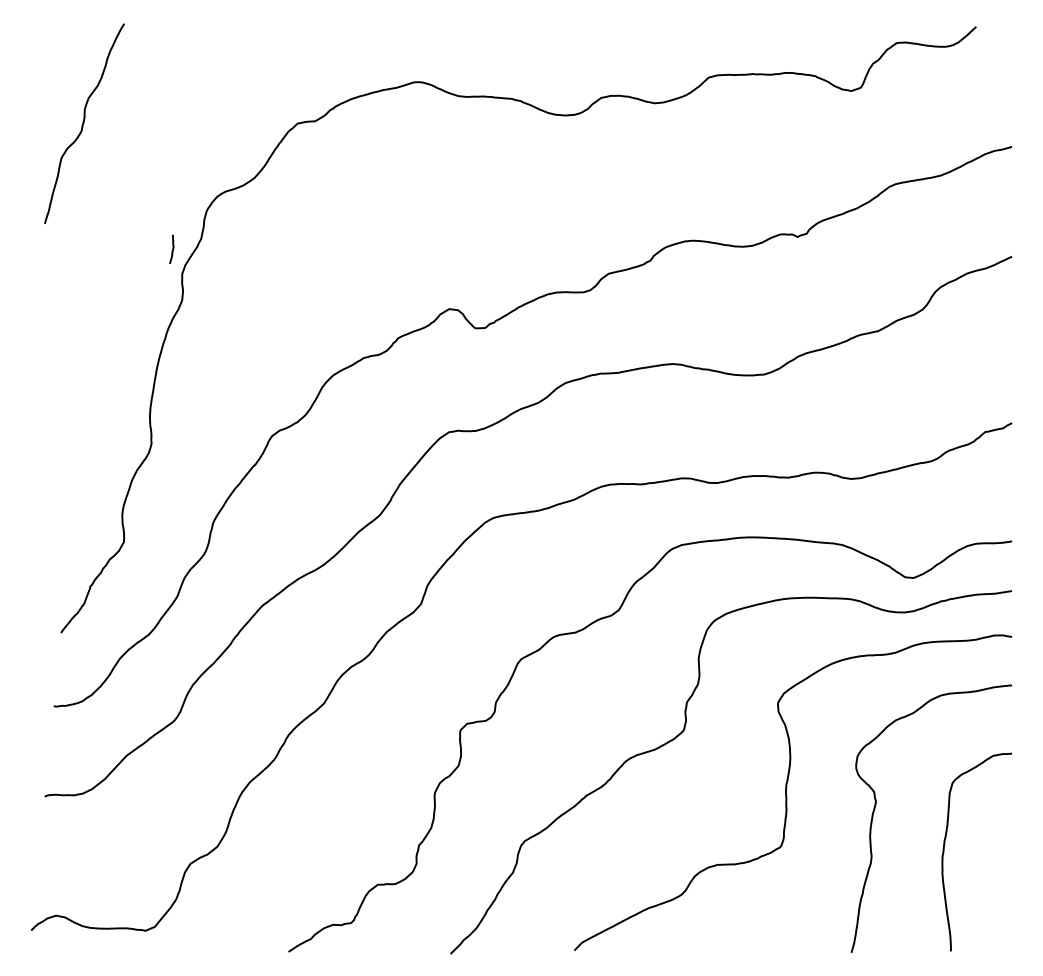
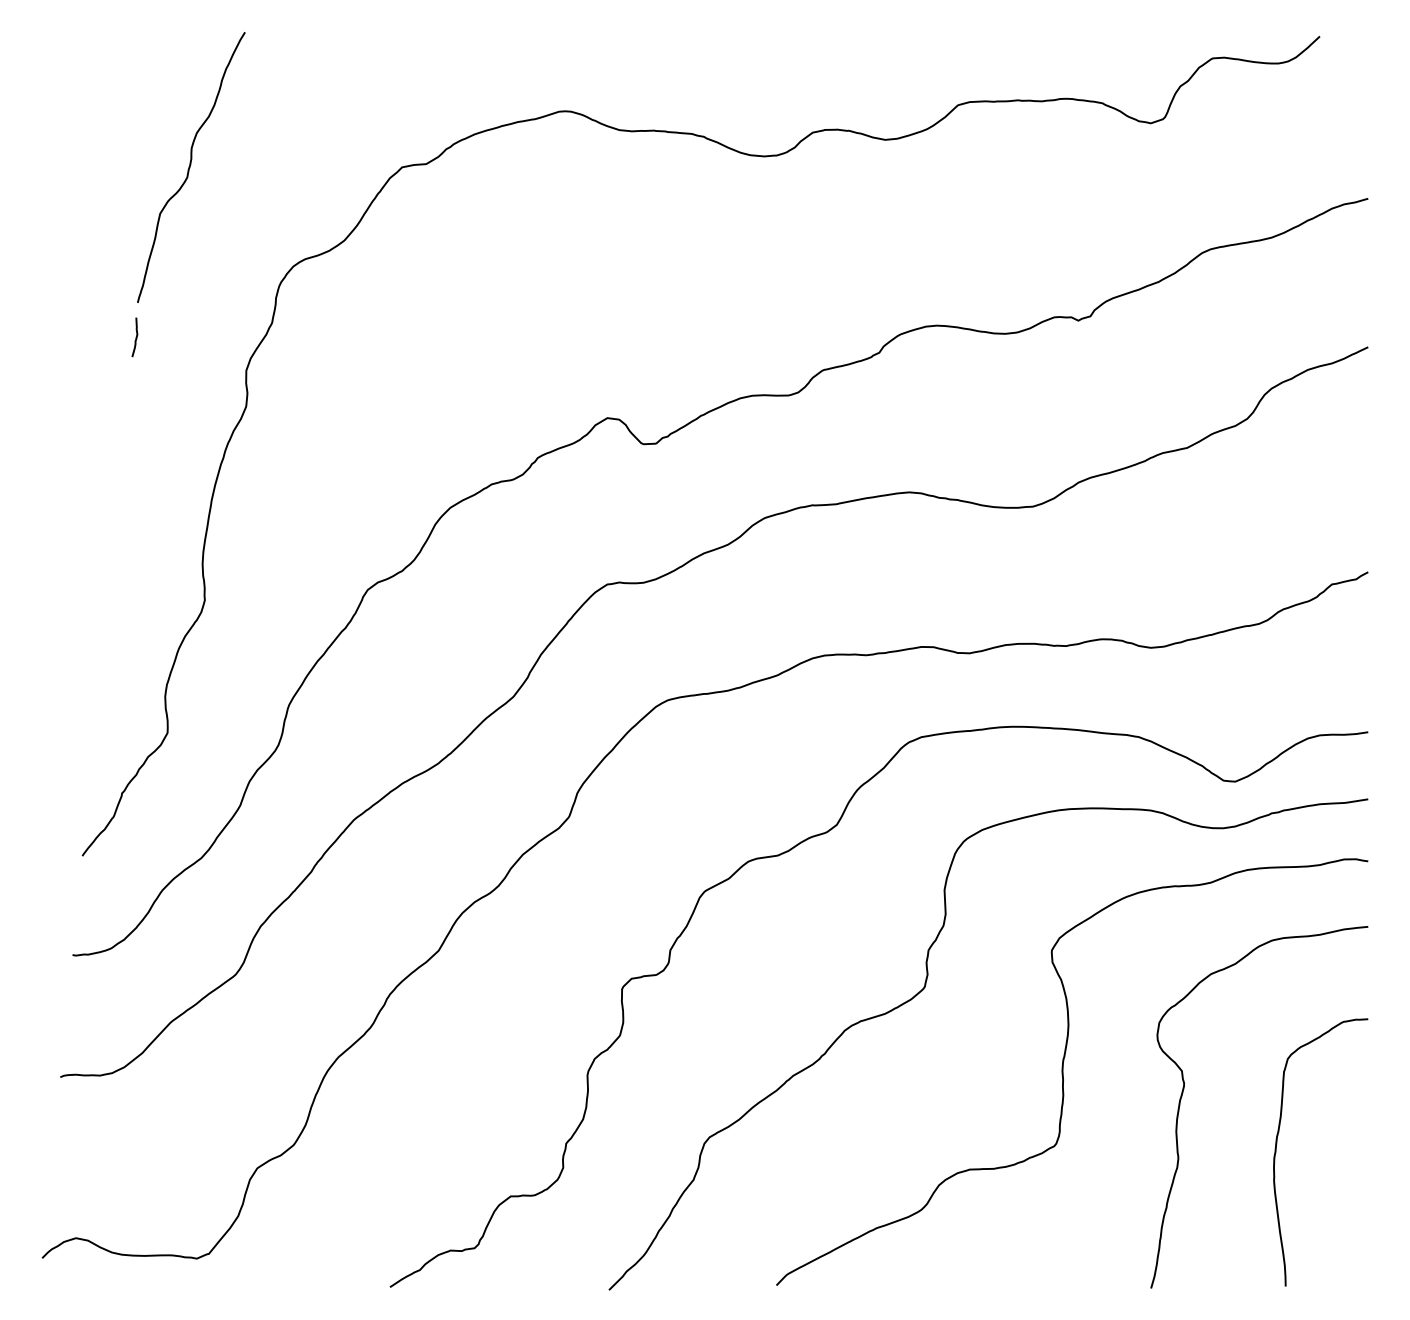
curve: (84, 123) -> (191, 167), moved
curve: (172, 248) -> (135, 336), moved

